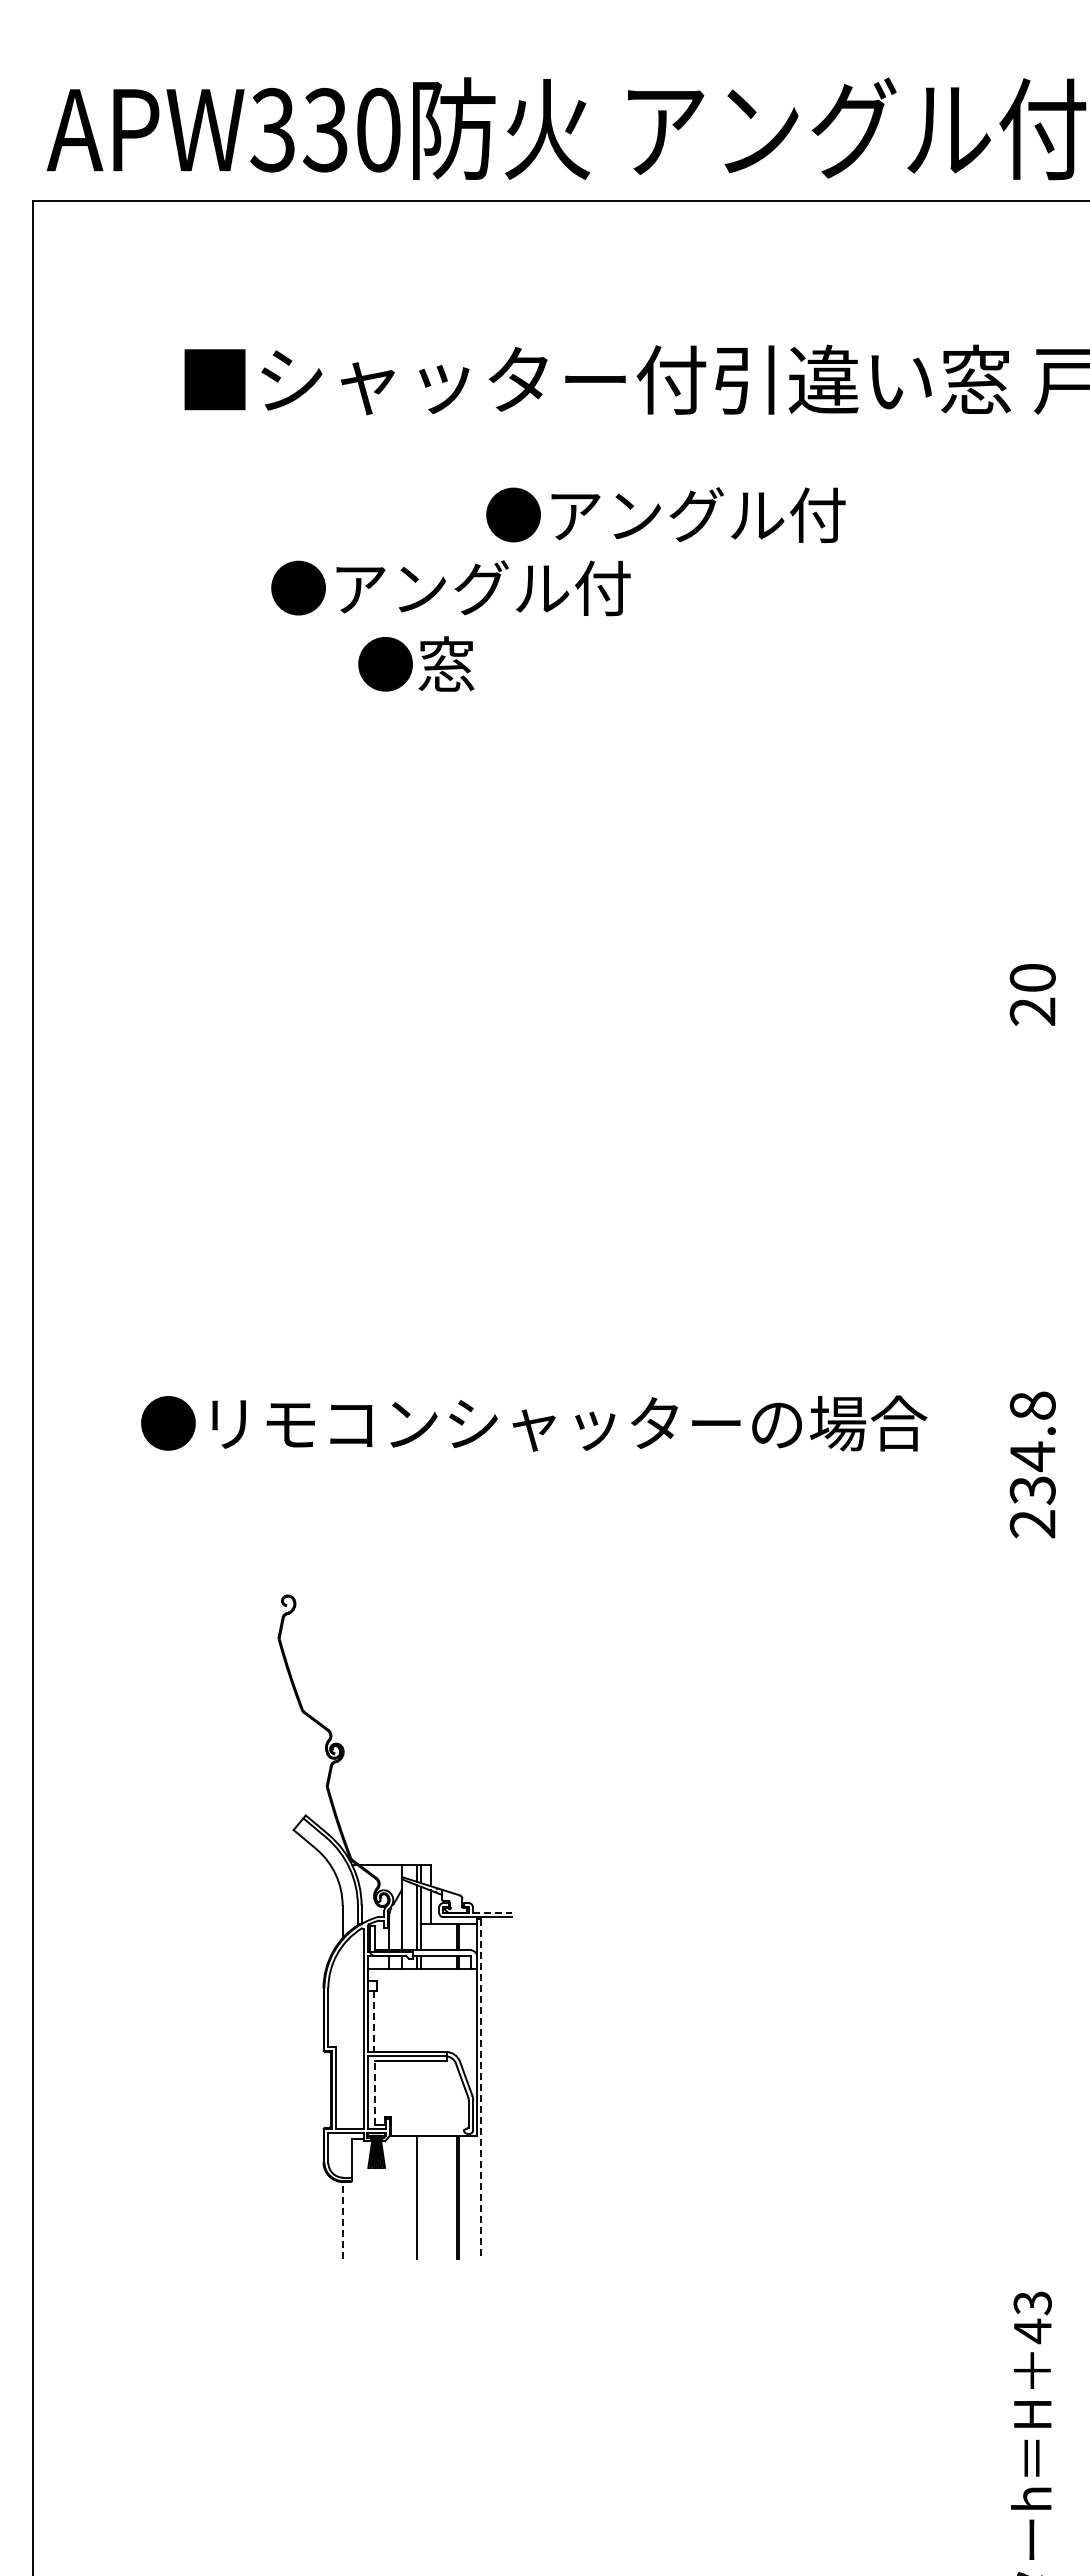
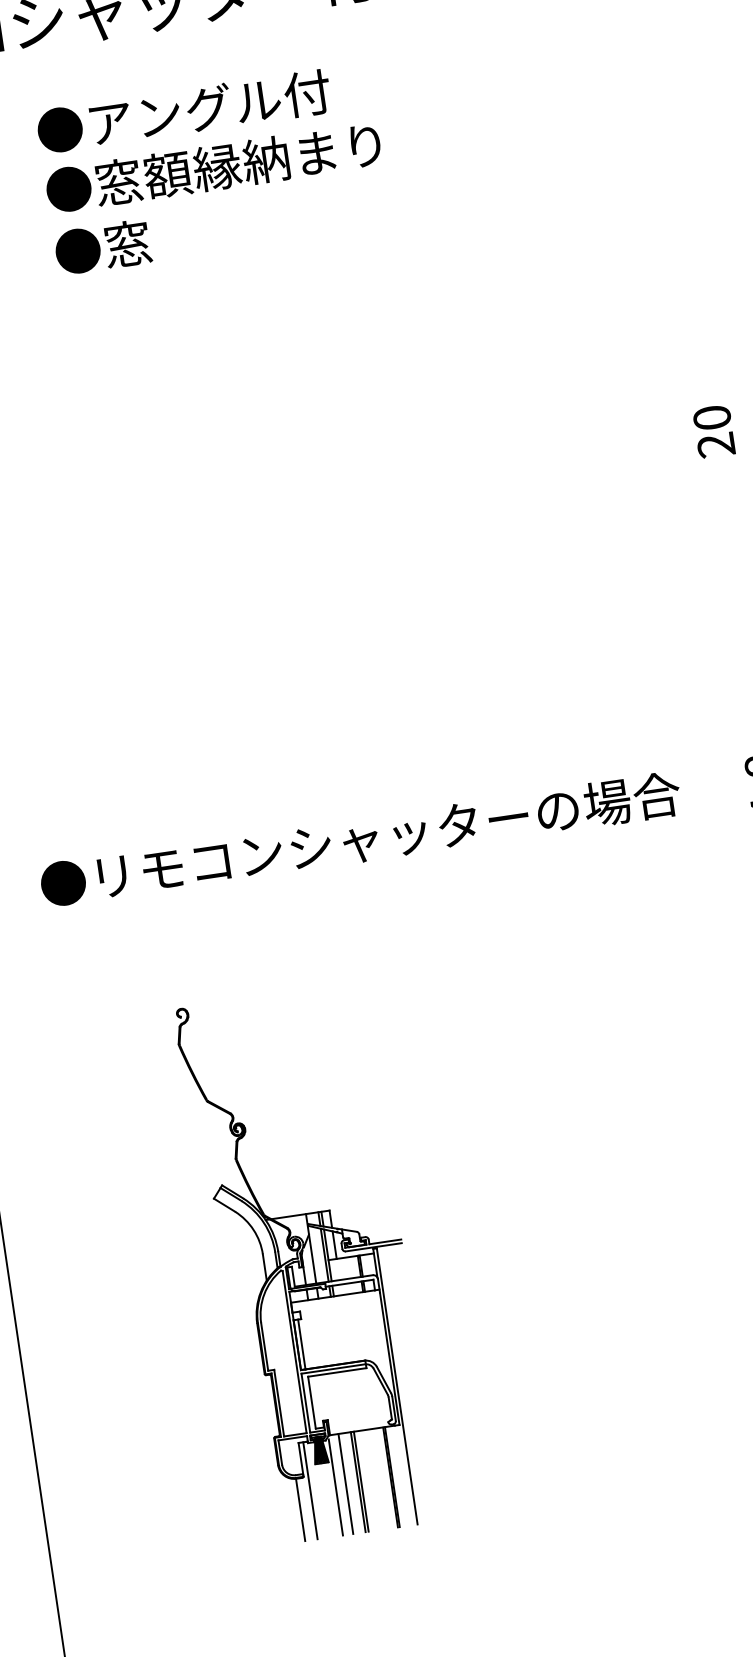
text: (665, 514) -> (183, 111), moved
text: (506, 588) -> (237, 164), ●アングル付 -> ●窓額縁納まり
text: (416, 663) -> (103, 246), moved
line: (492, 1912) -> (385, 1241), dashed -> solid
line: (373, 2021) -> (301, 1344), dashed -> solid
line: (481, 2088) -> (397, 1386), dashed -> solid
line: (375, 2093) -> (312, 1402), dashed -> solid
line: (401, 2196) -> (345, 1483), added
line: (420, 2196) -> (360, 1481), added
line: (357, 2198) -> (310, 1490), added
line: (389, 2199) -> (336, 1487), added
line: (342, 2219) -> (300, 1509), dashed -> solid

